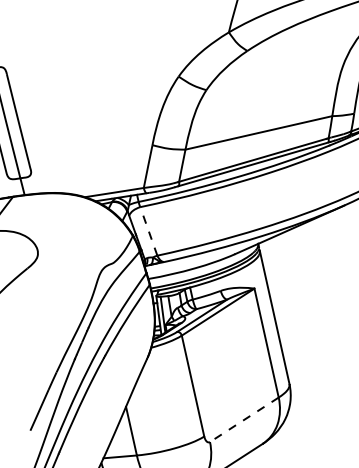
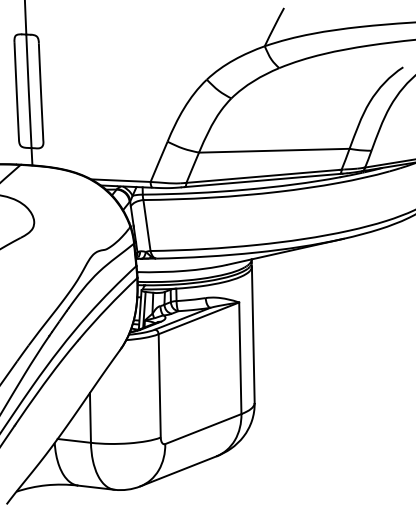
line: (148, 231) -> (146, 225), dashed -> solid
line: (244, 420) -> (203, 429), dashed -> solid

